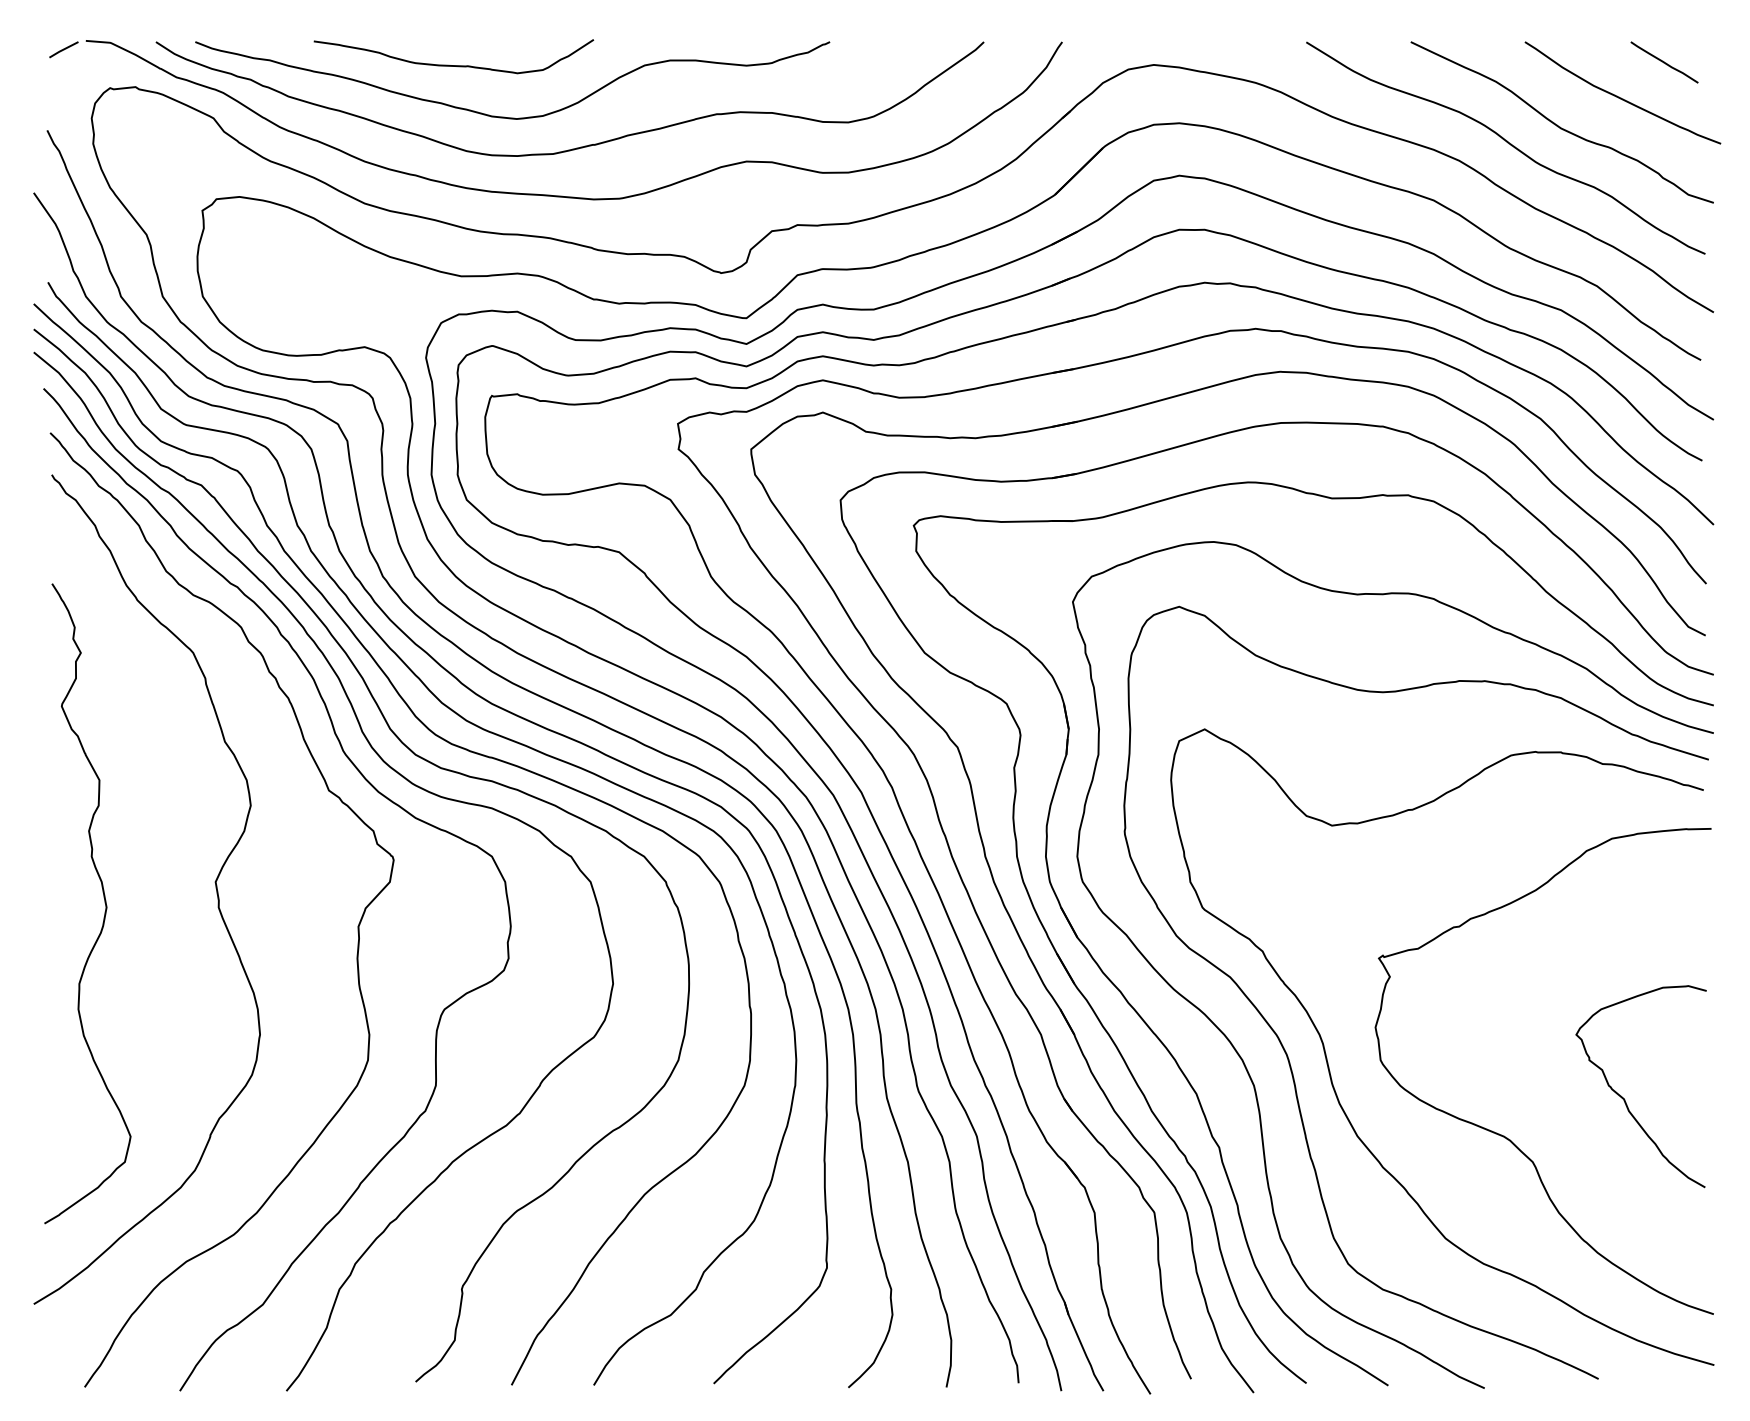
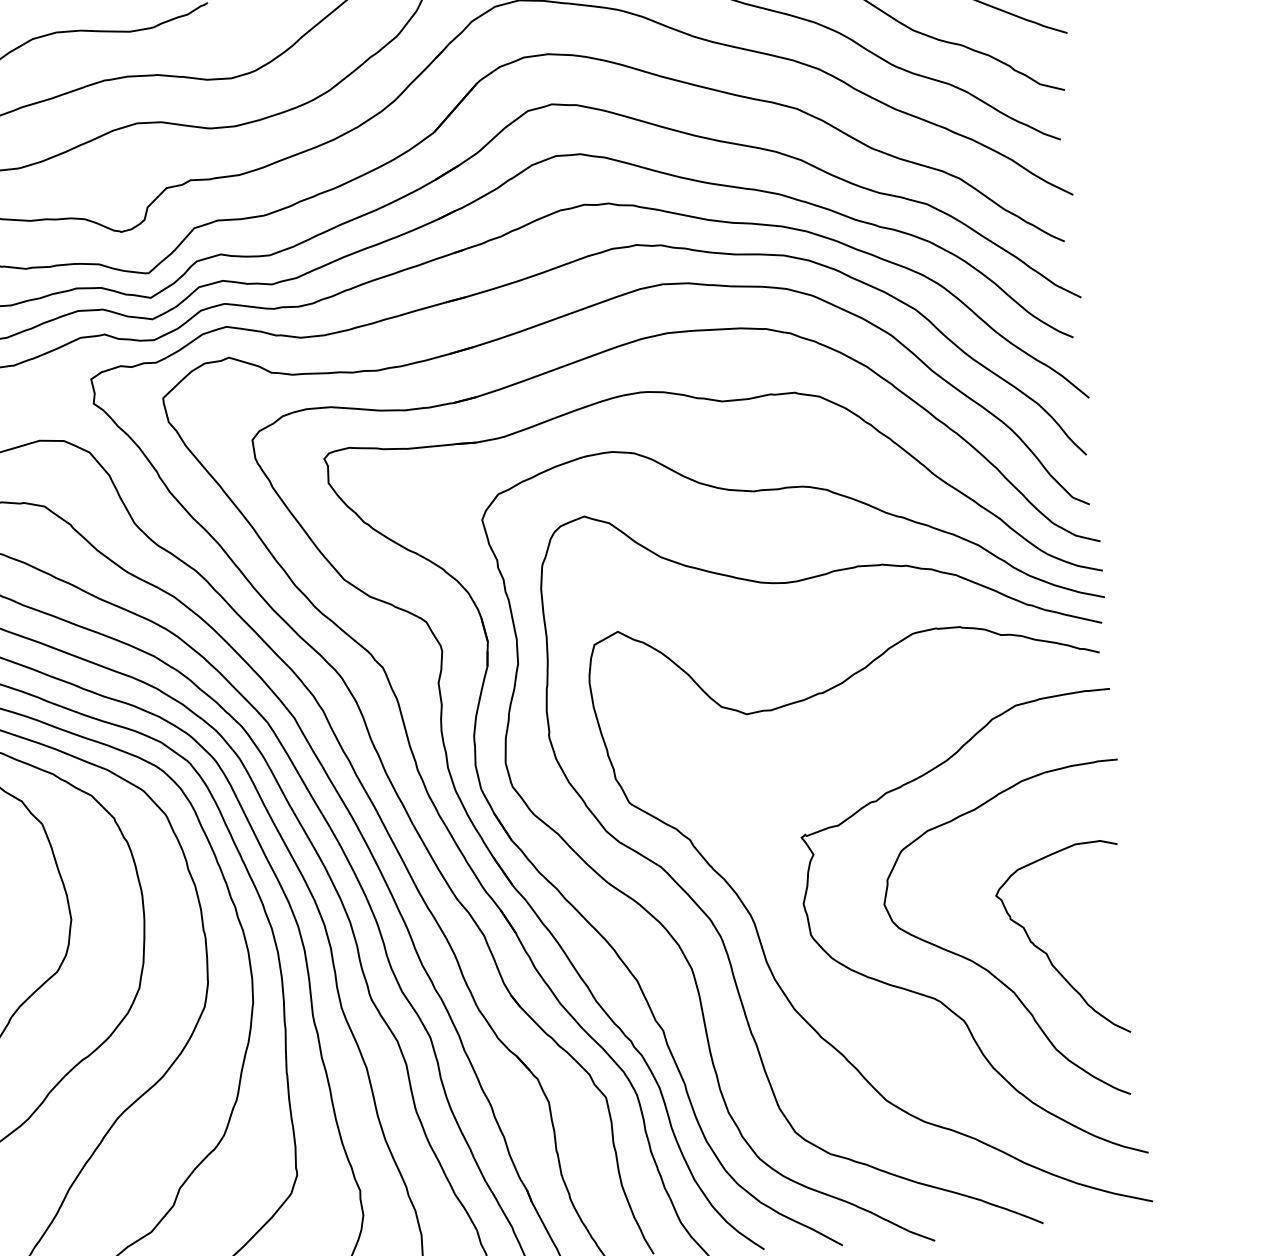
curve: (1561, 1110) -> (987, 969), added

